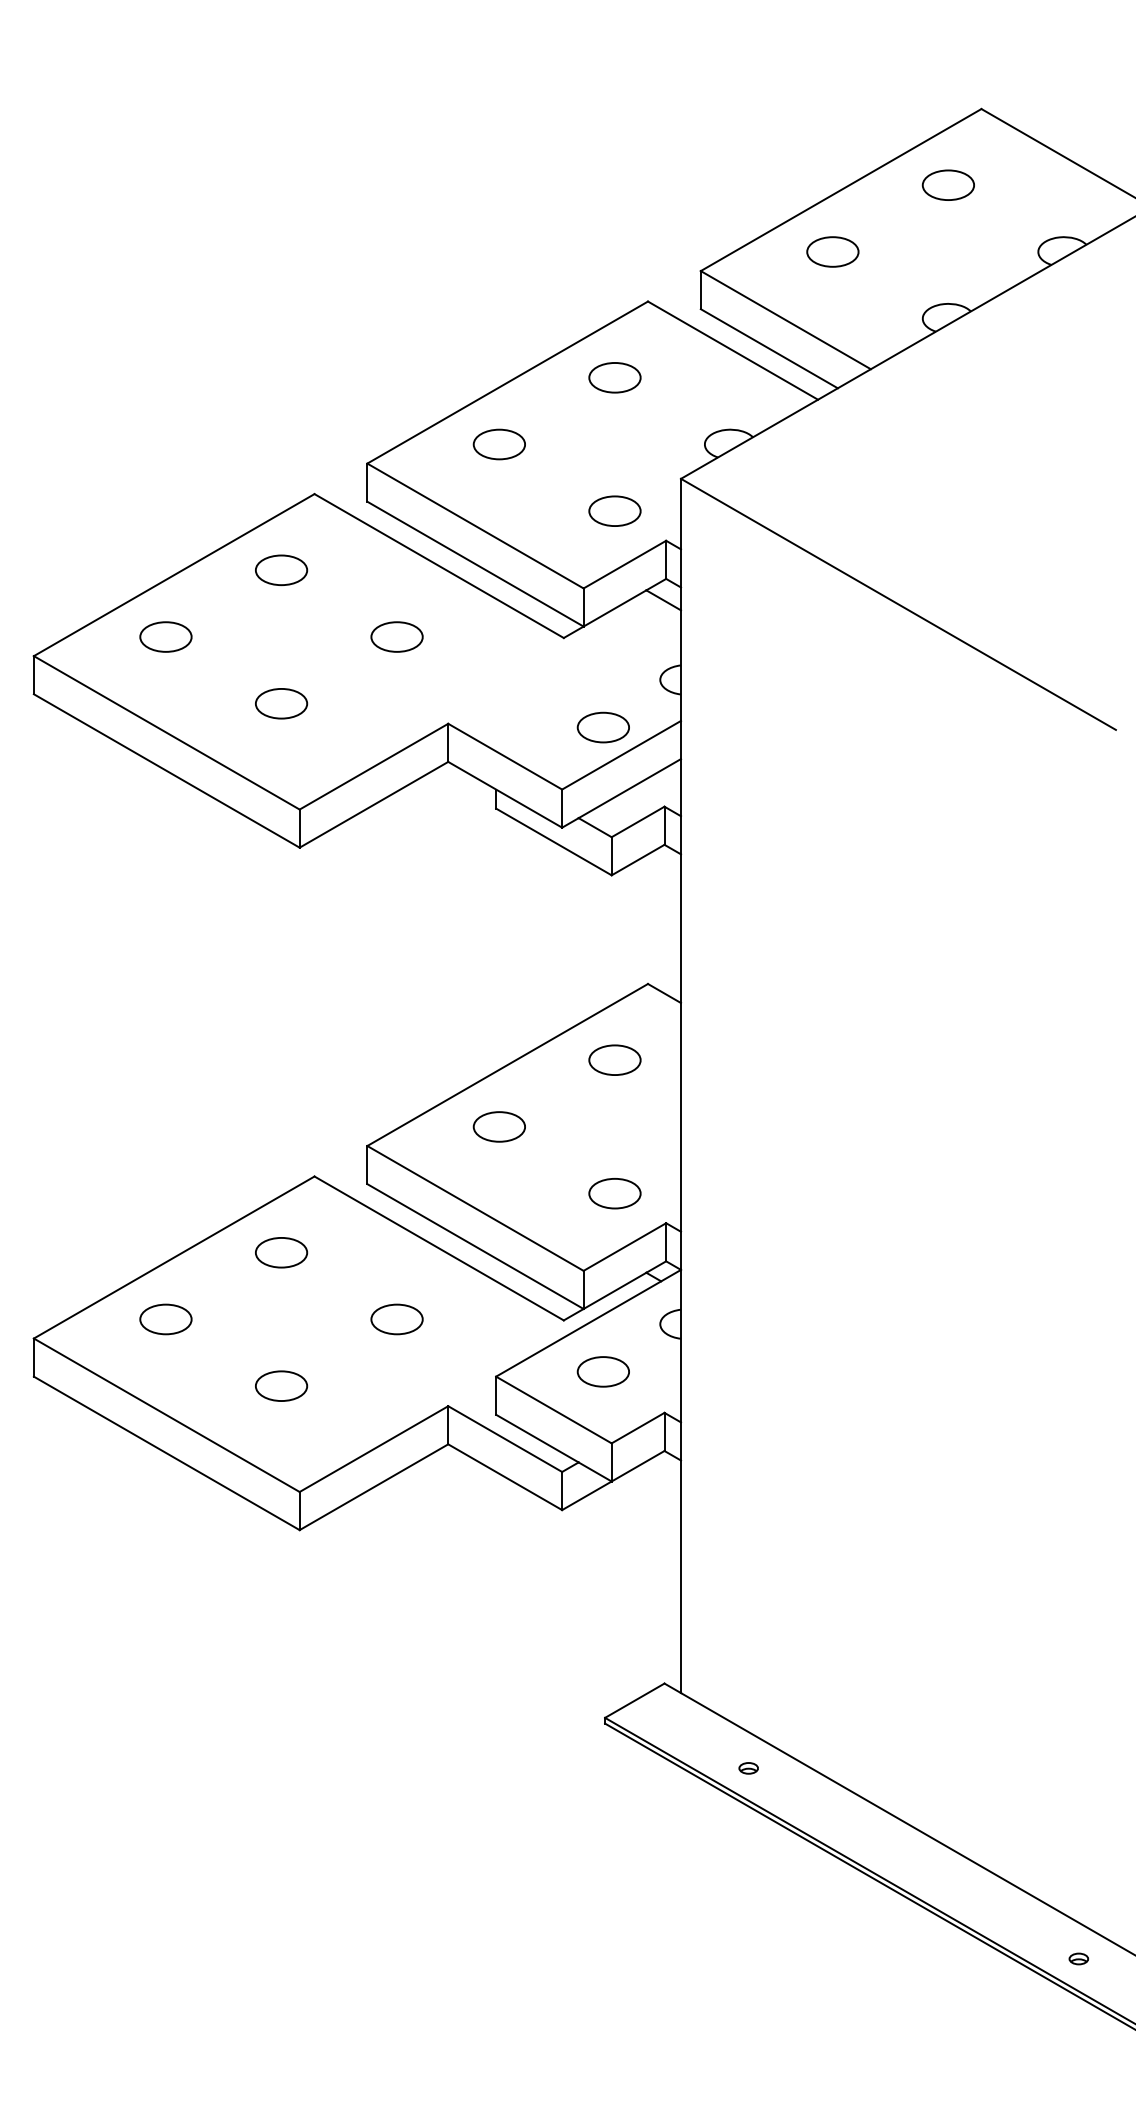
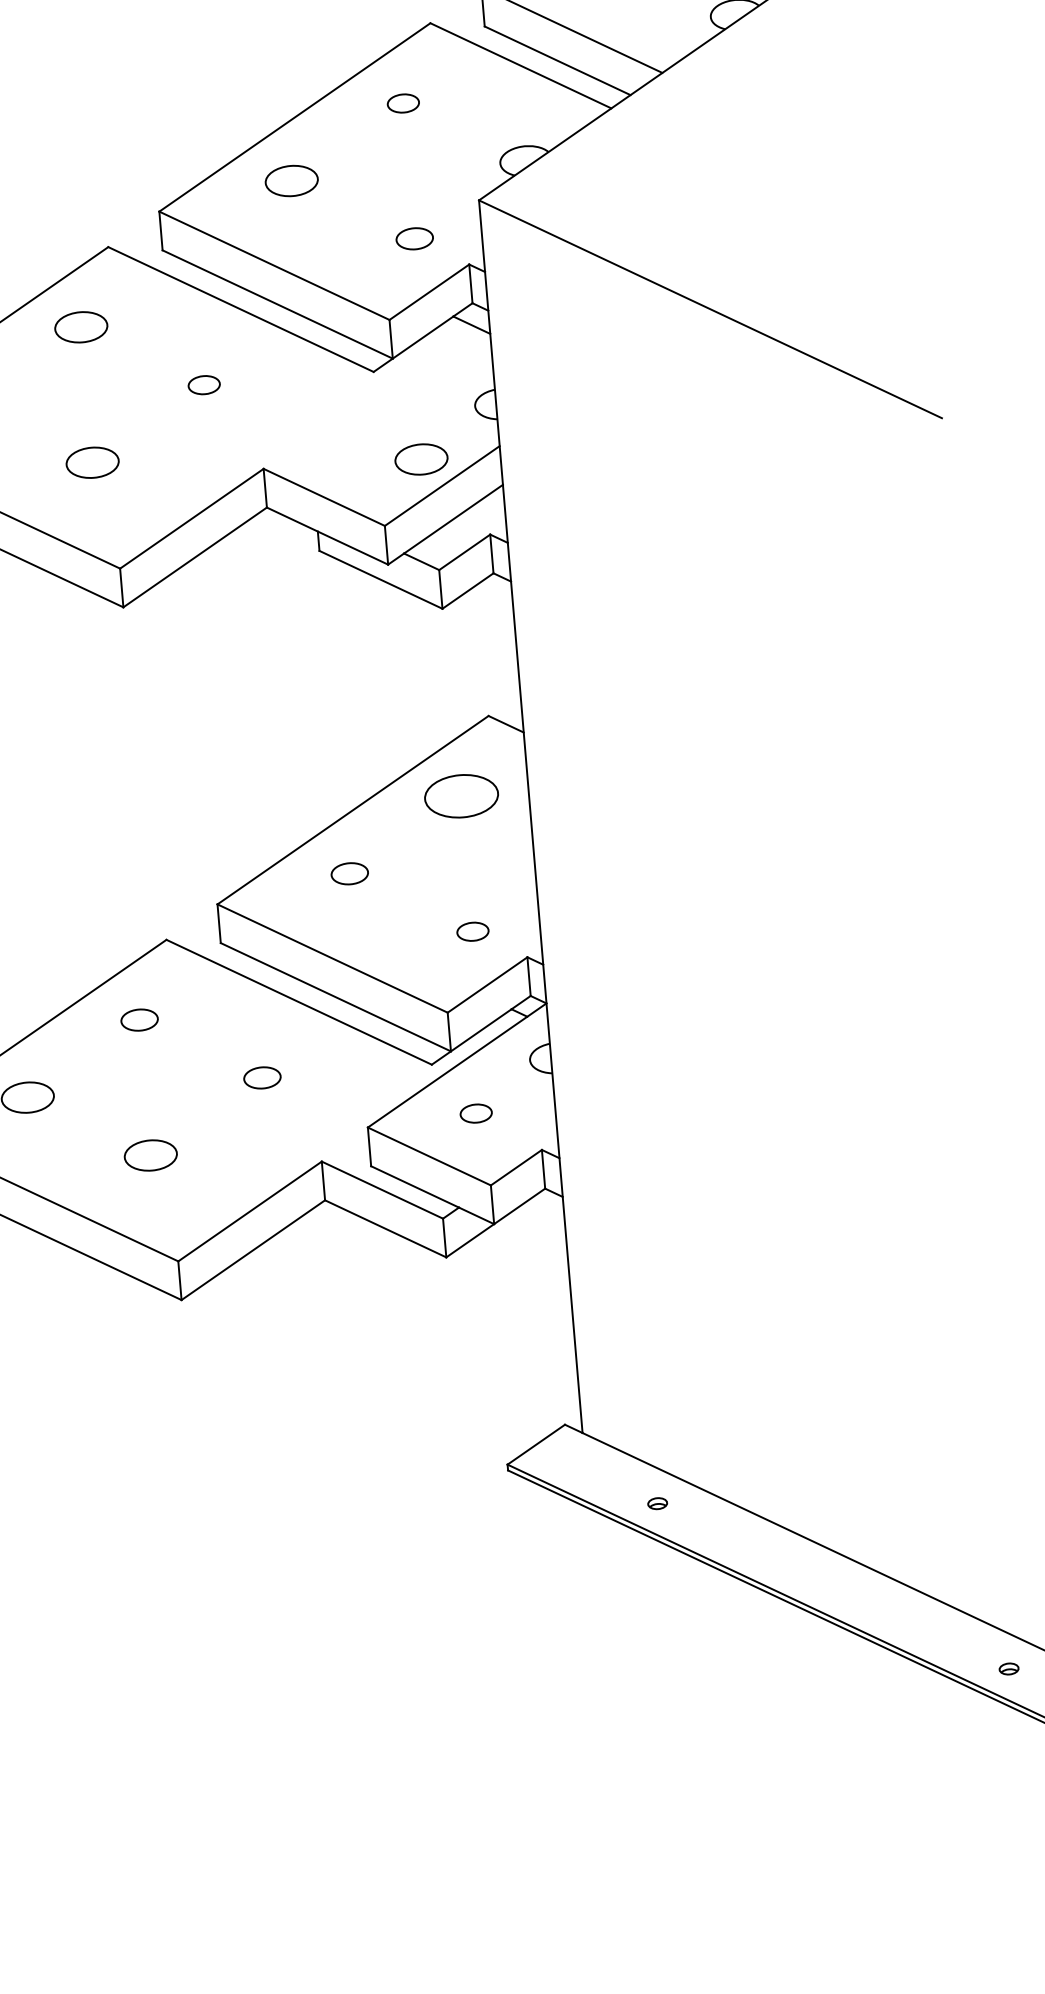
part: (614, 377) -> (402, 103), size x0.6
part: (614, 510) -> (414, 238), size x0.7
part: (396, 636) -> (203, 384), size x0.6
part: (614, 1059) -> (461, 795), size x1.4
part: (498, 1126) -> (348, 873), size x0.7
part: (614, 1193) -> (472, 931), size x0.6
part: (281, 1252) -> (139, 1019), size x0.7
part: (396, 1319) -> (261, 1078), size x0.7
part: (602, 1371) -> (475, 1113), size x0.6

